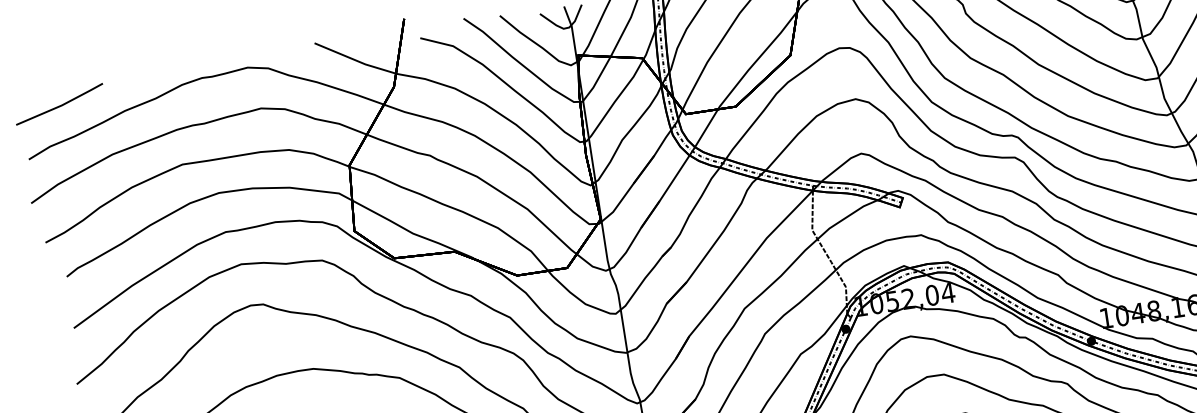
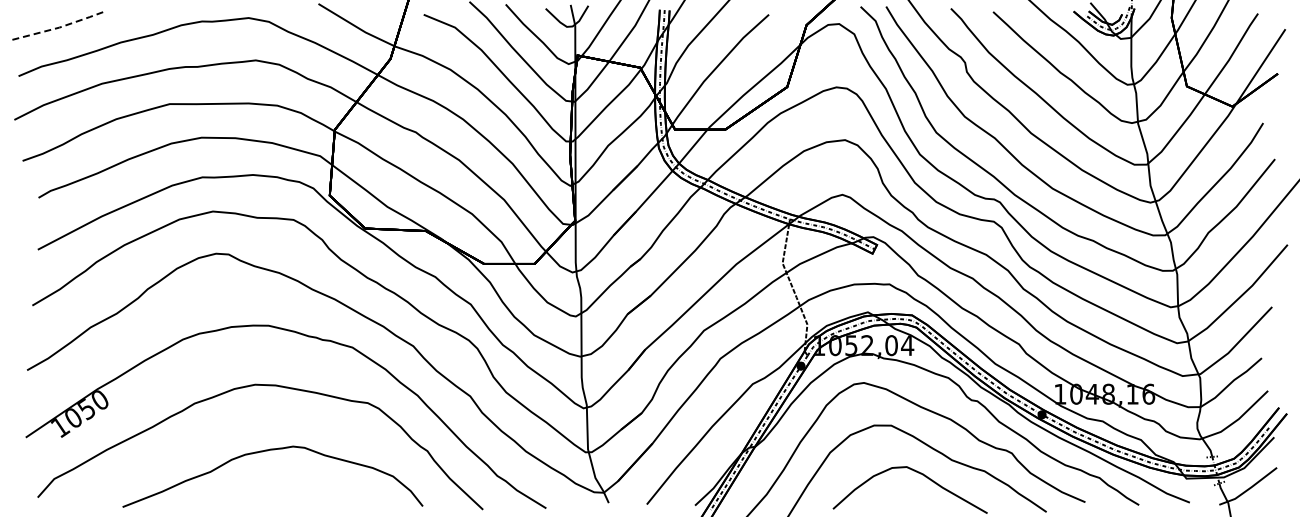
line: (62, 105) -> (59, 27), solid -> dashed

